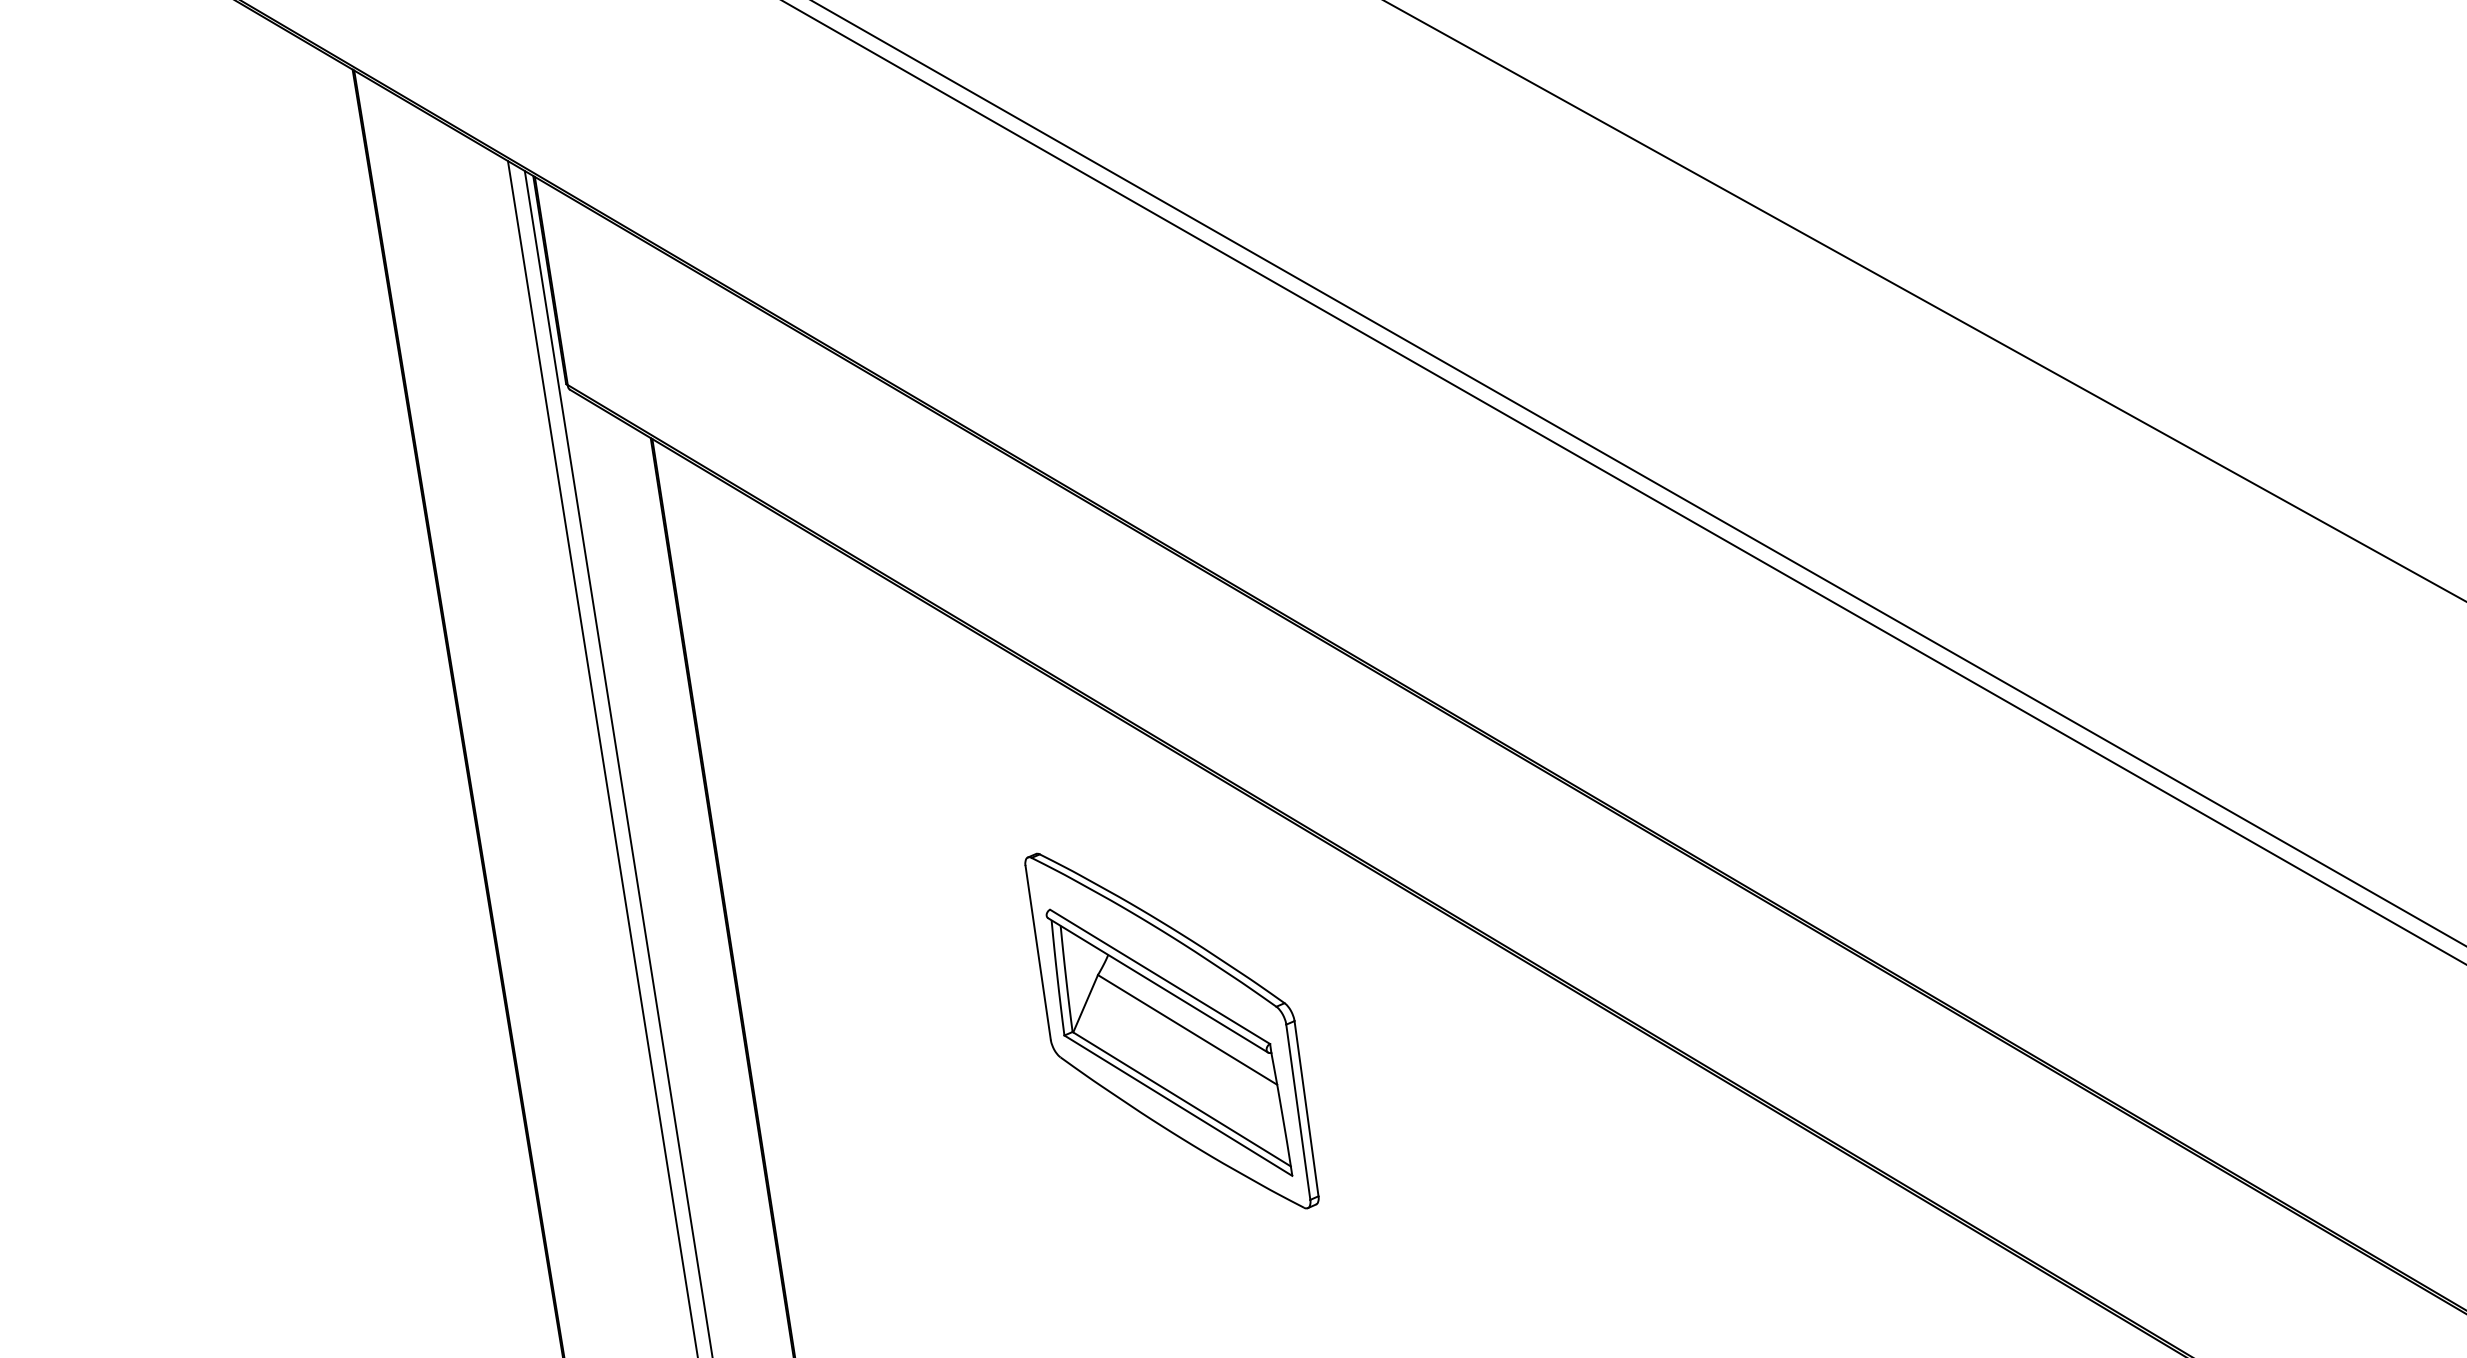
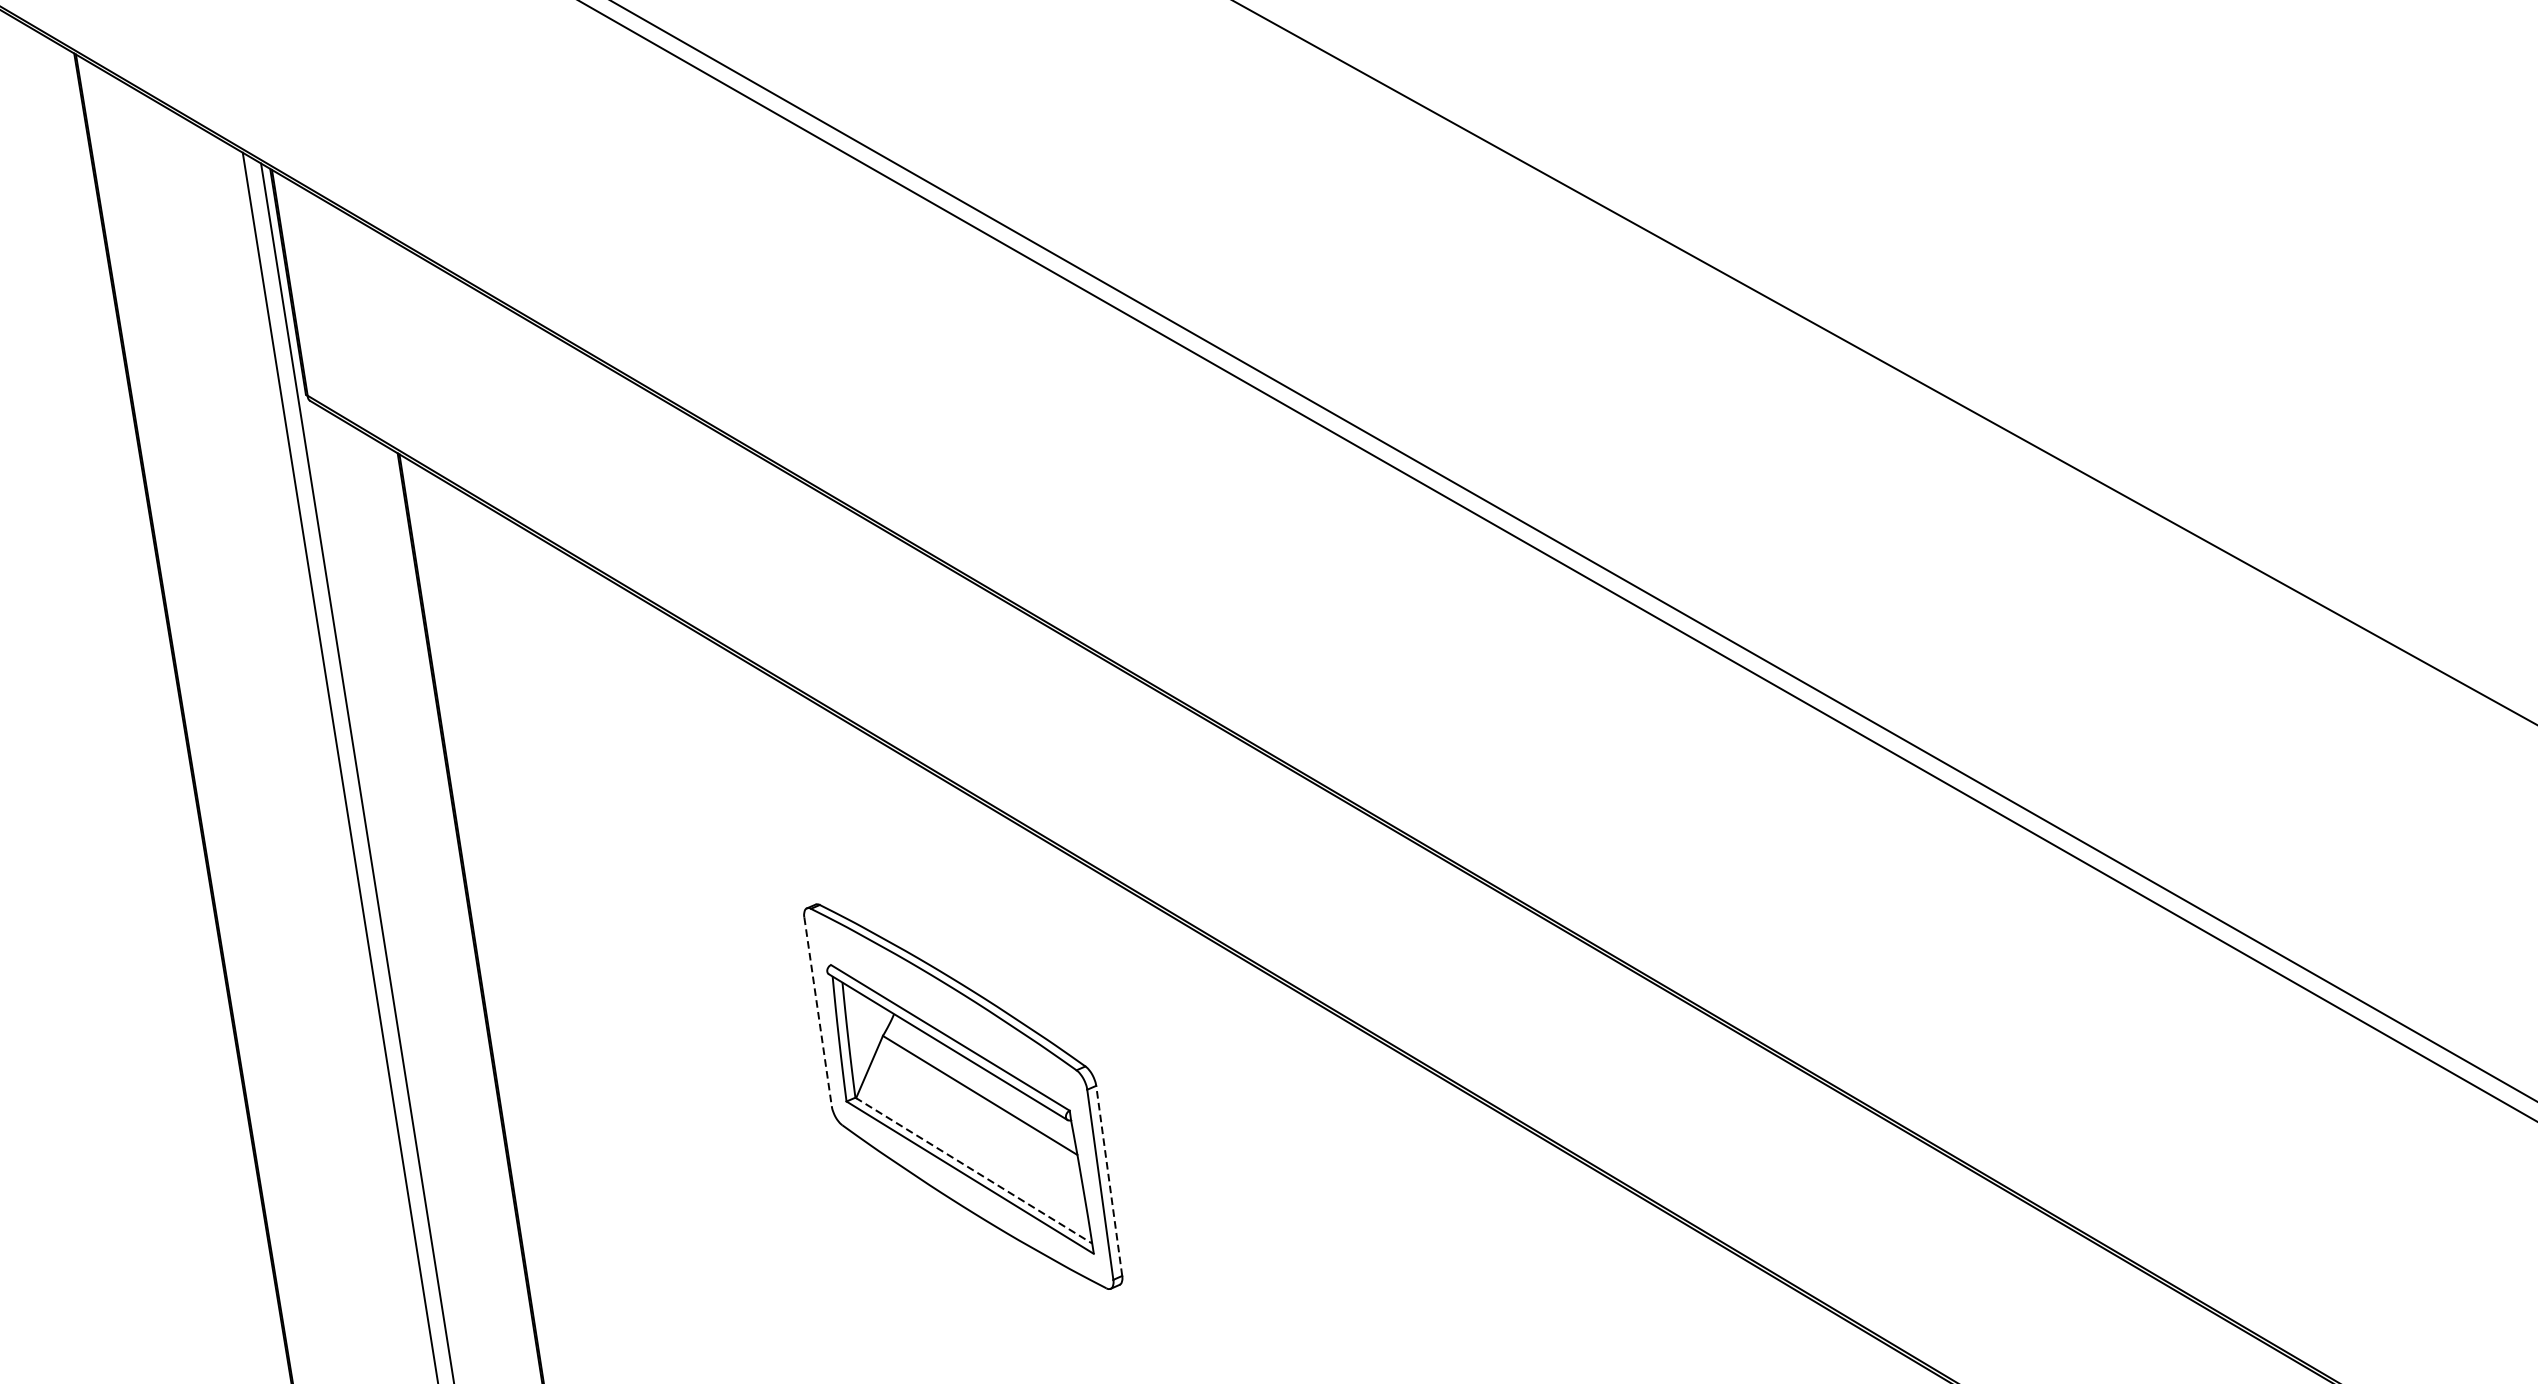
line: (1038, 952) -> (818, 1011), solid -> dashed
line: (1182, 1099) -> (974, 1170), solid -> dashed
line: (1306, 1108) -> (1109, 1180), solid -> dashed

